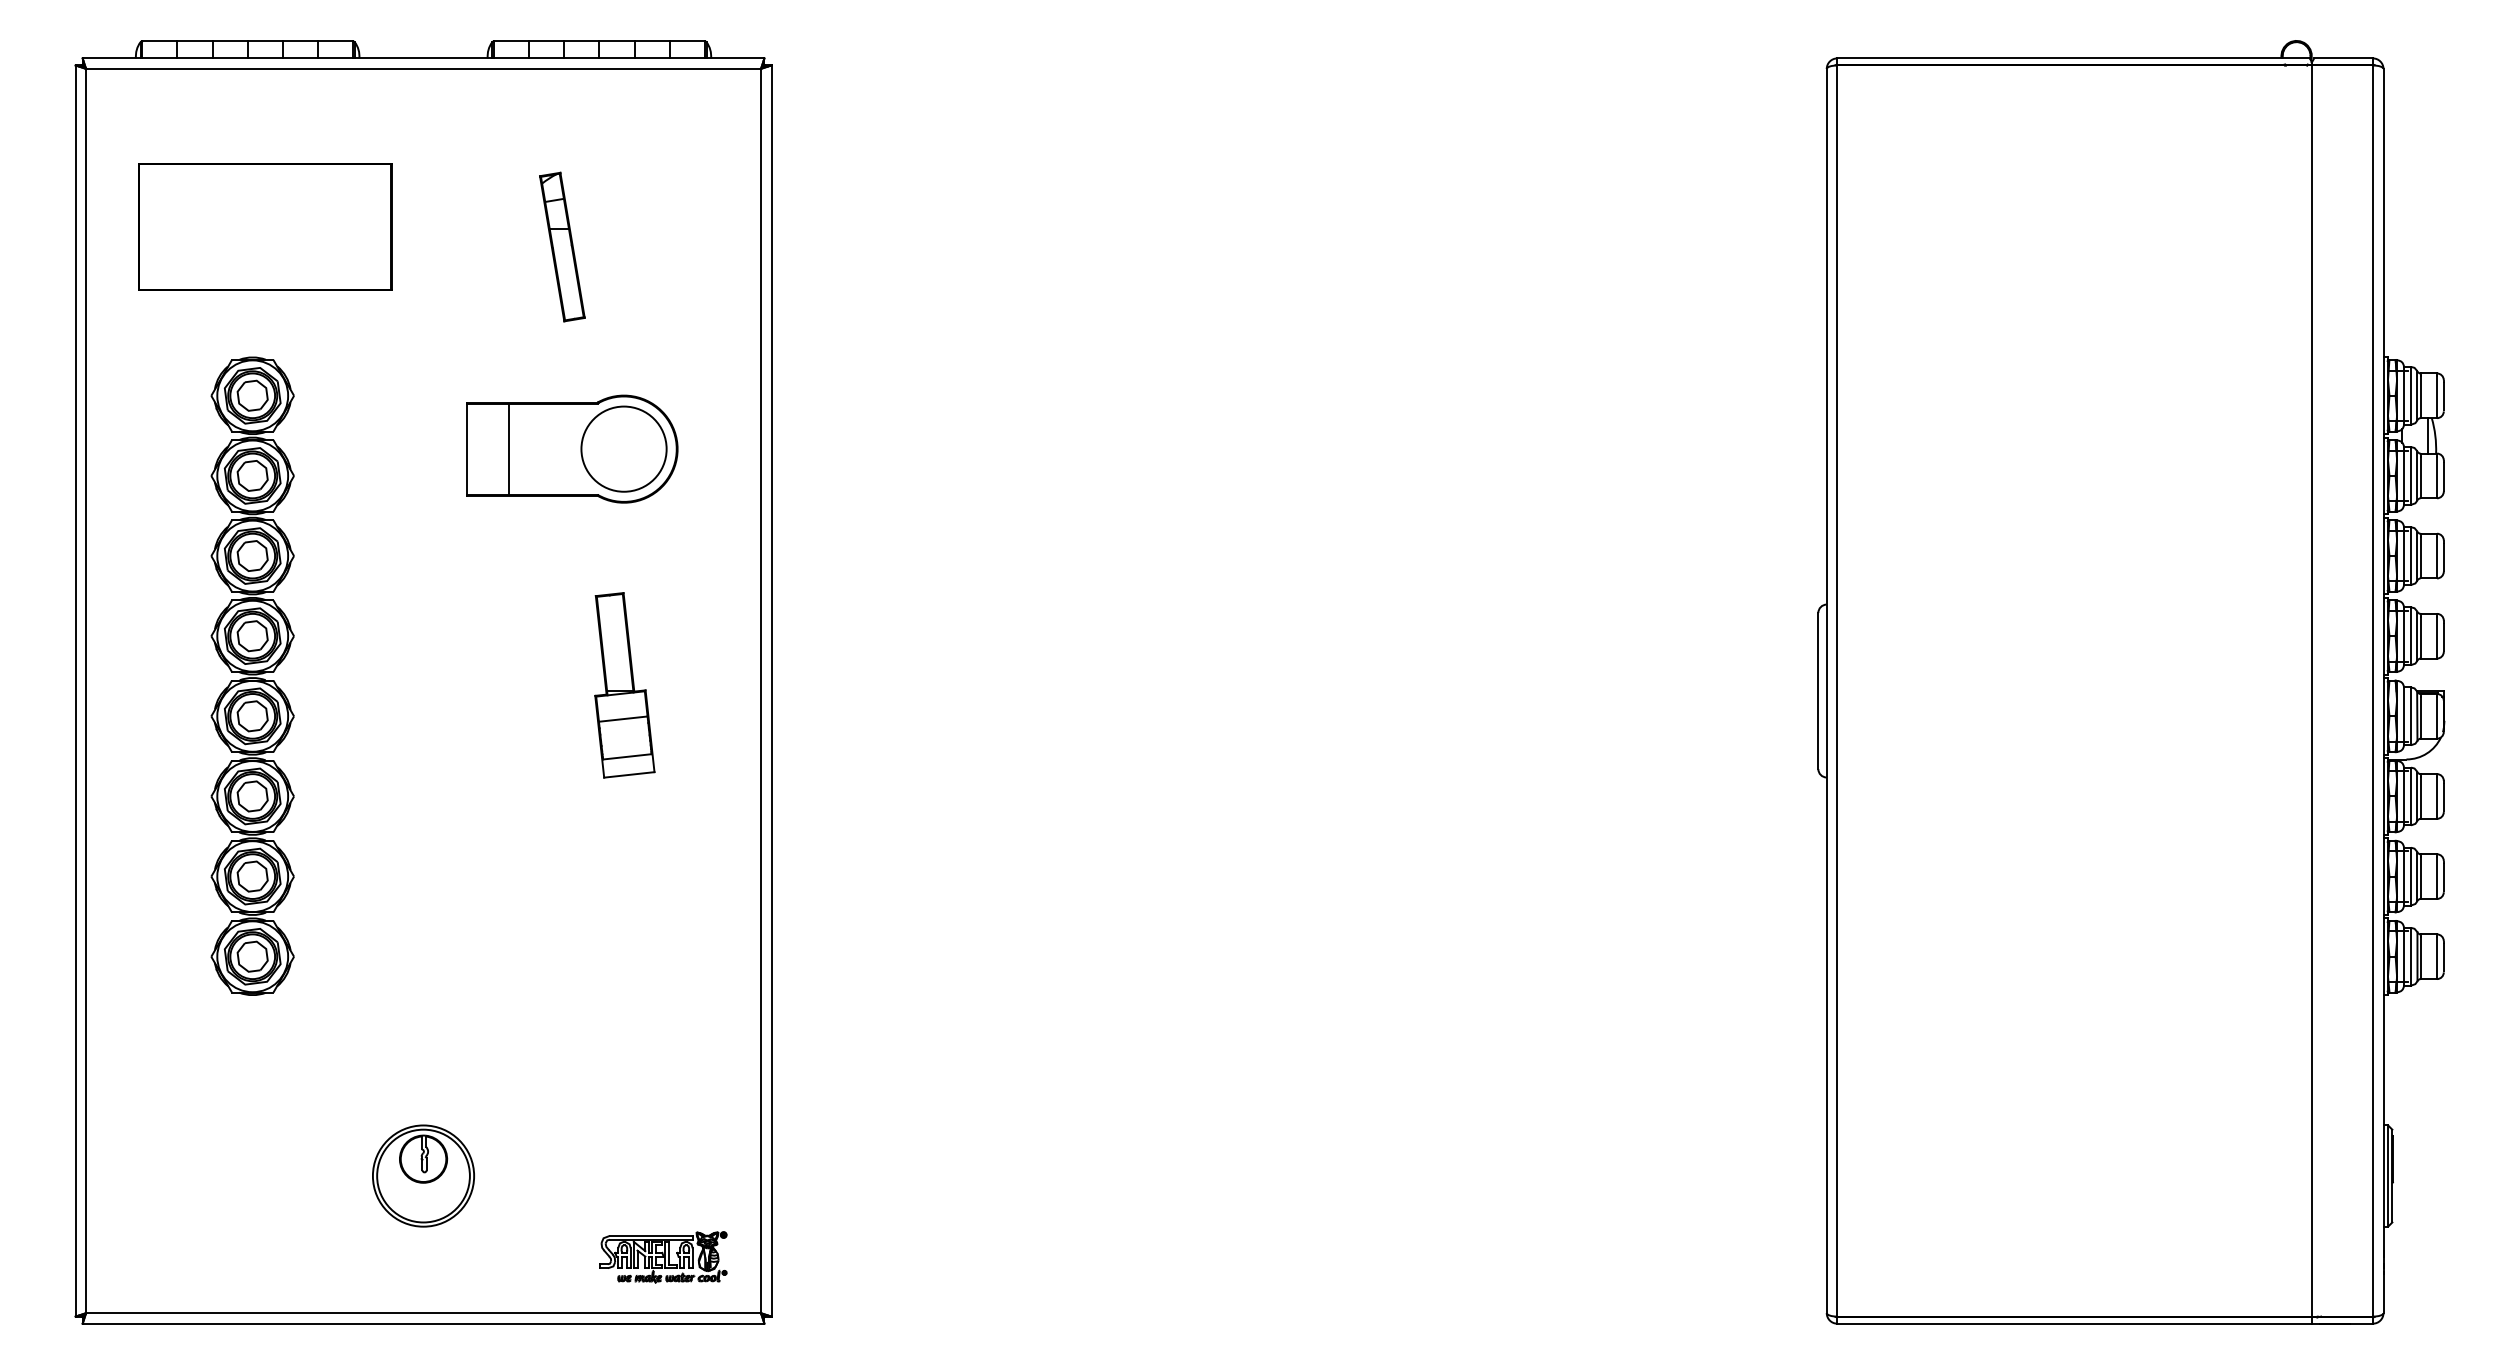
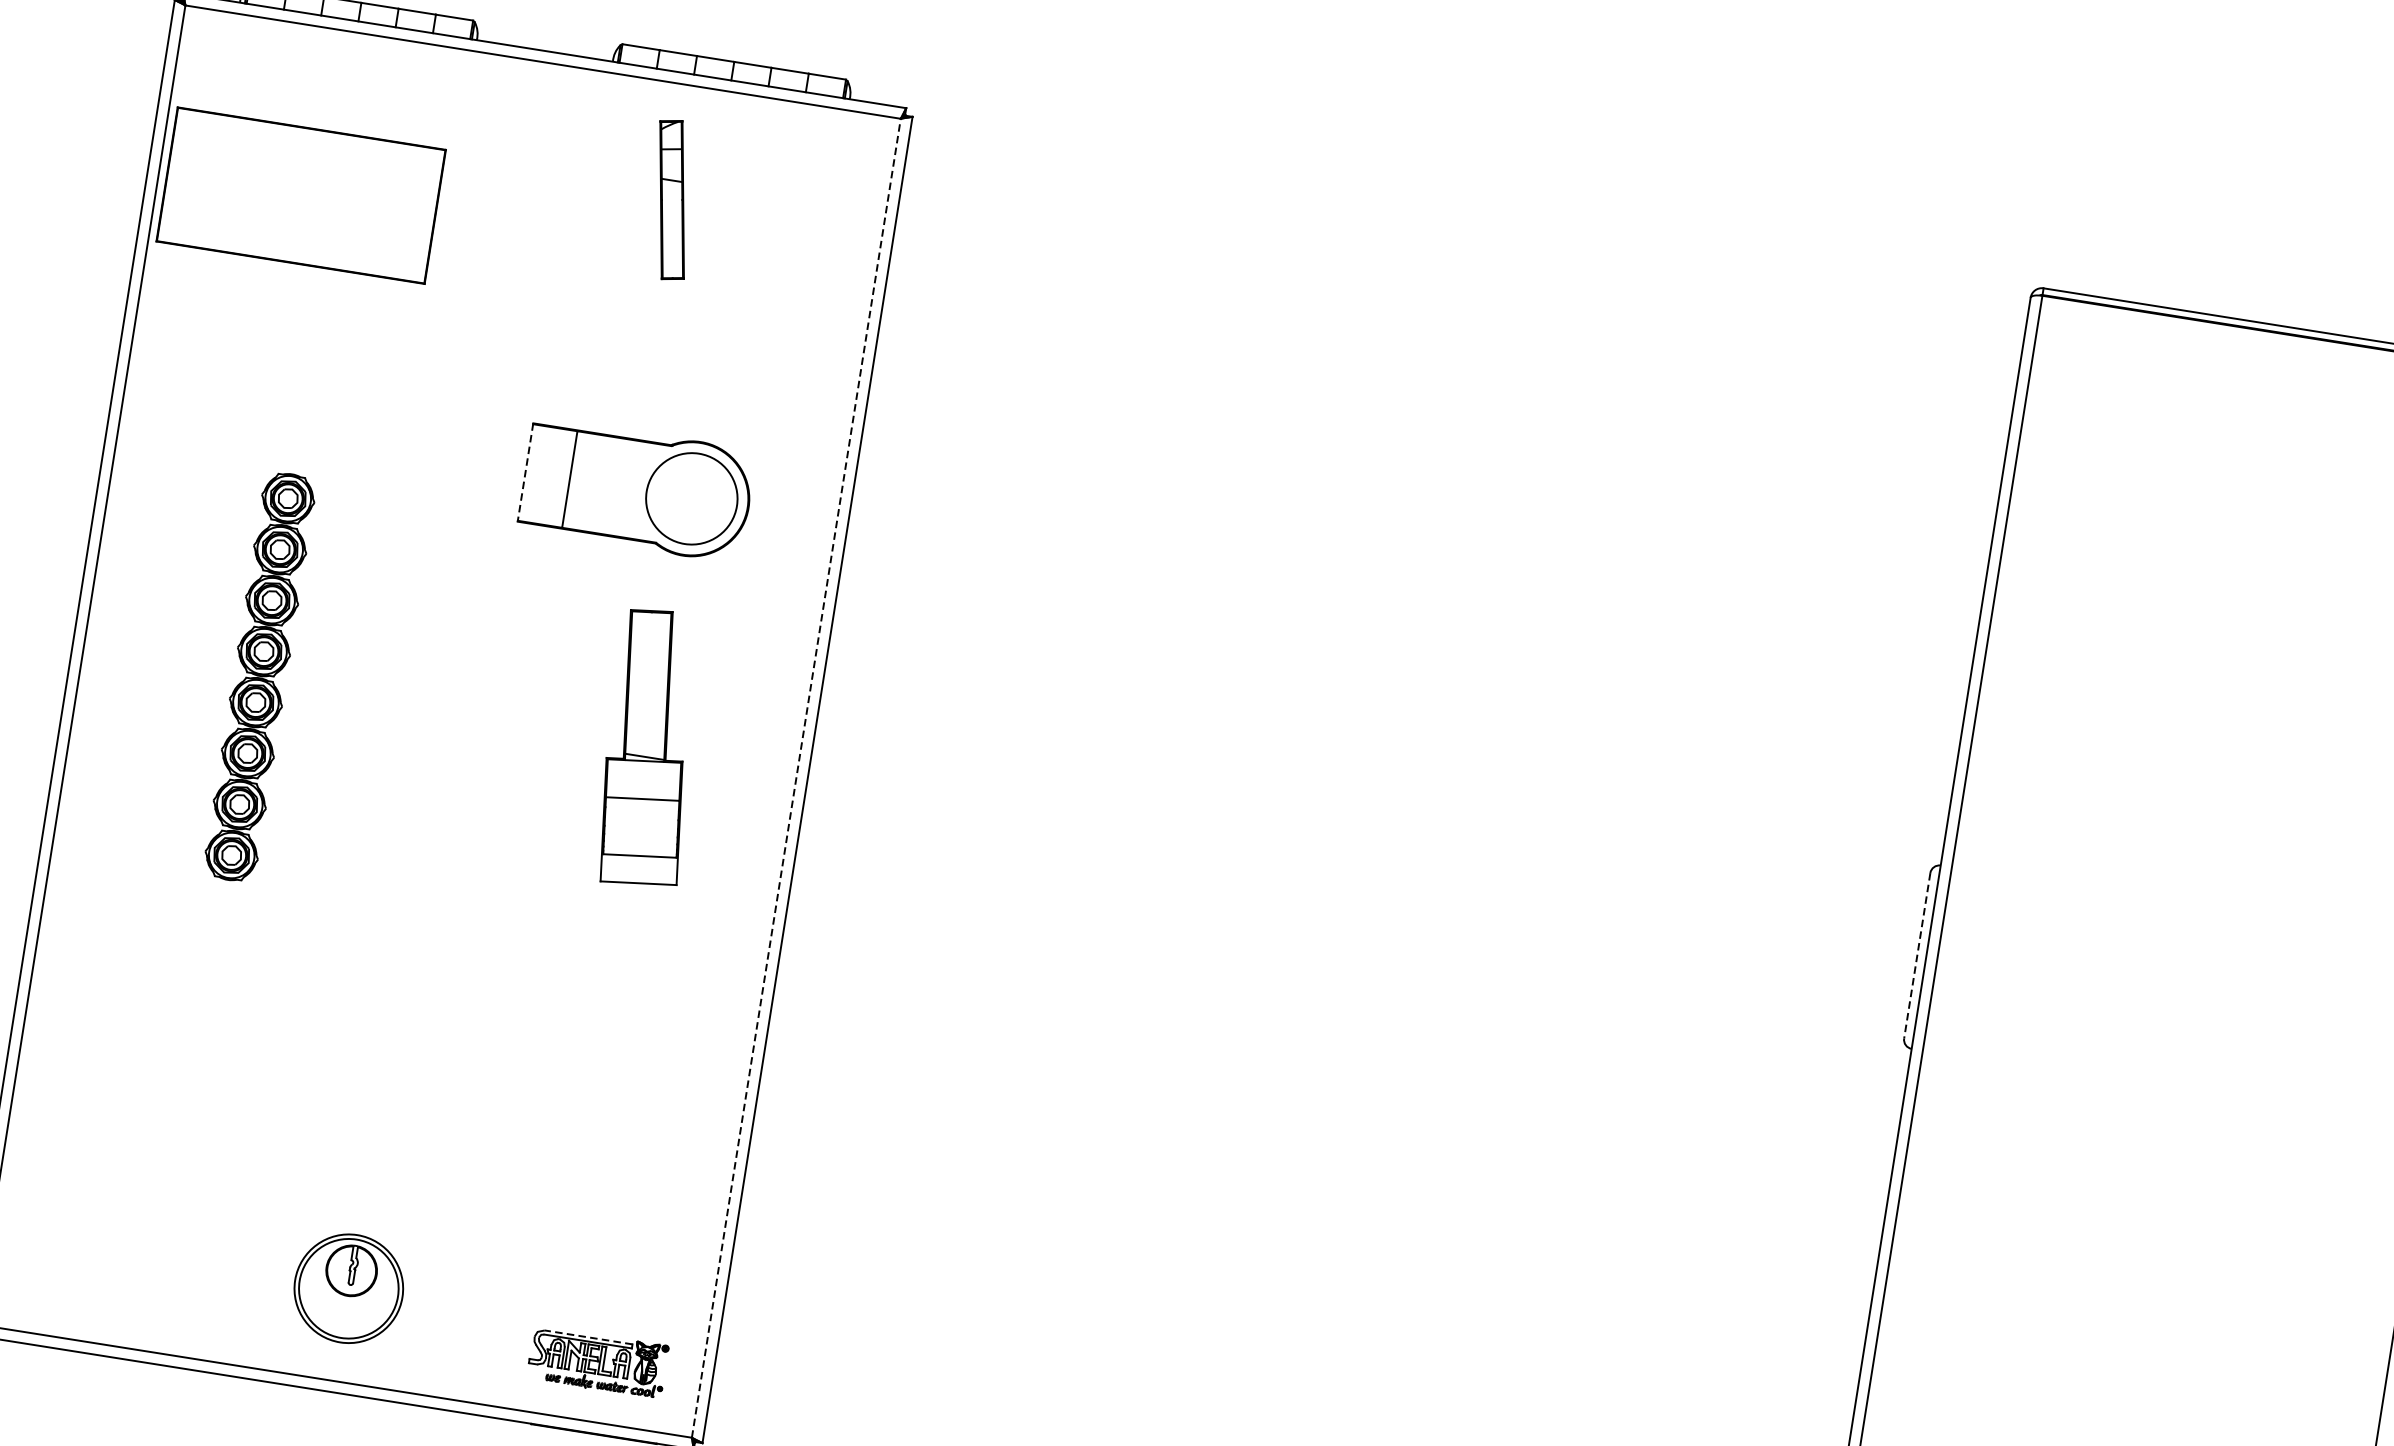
part: (265, 226) -> (301, 195), moved
part: (562, 246) -> (672, 199), moved
line: (467, 449) -> (525, 472), solid -> dashed
part: (252, 675) -> (259, 676), size x0.6
part: (624, 685) -> (652, 749), size x1.4
line: (760, 690) -> (795, 777), solid -> dashed
line: (1818, 691) -> (1917, 956), solid -> dashed
part: (423, 1175) -> (348, 1288), moved
line: (650, 1235) -> (587, 1336), solid -> dashed

